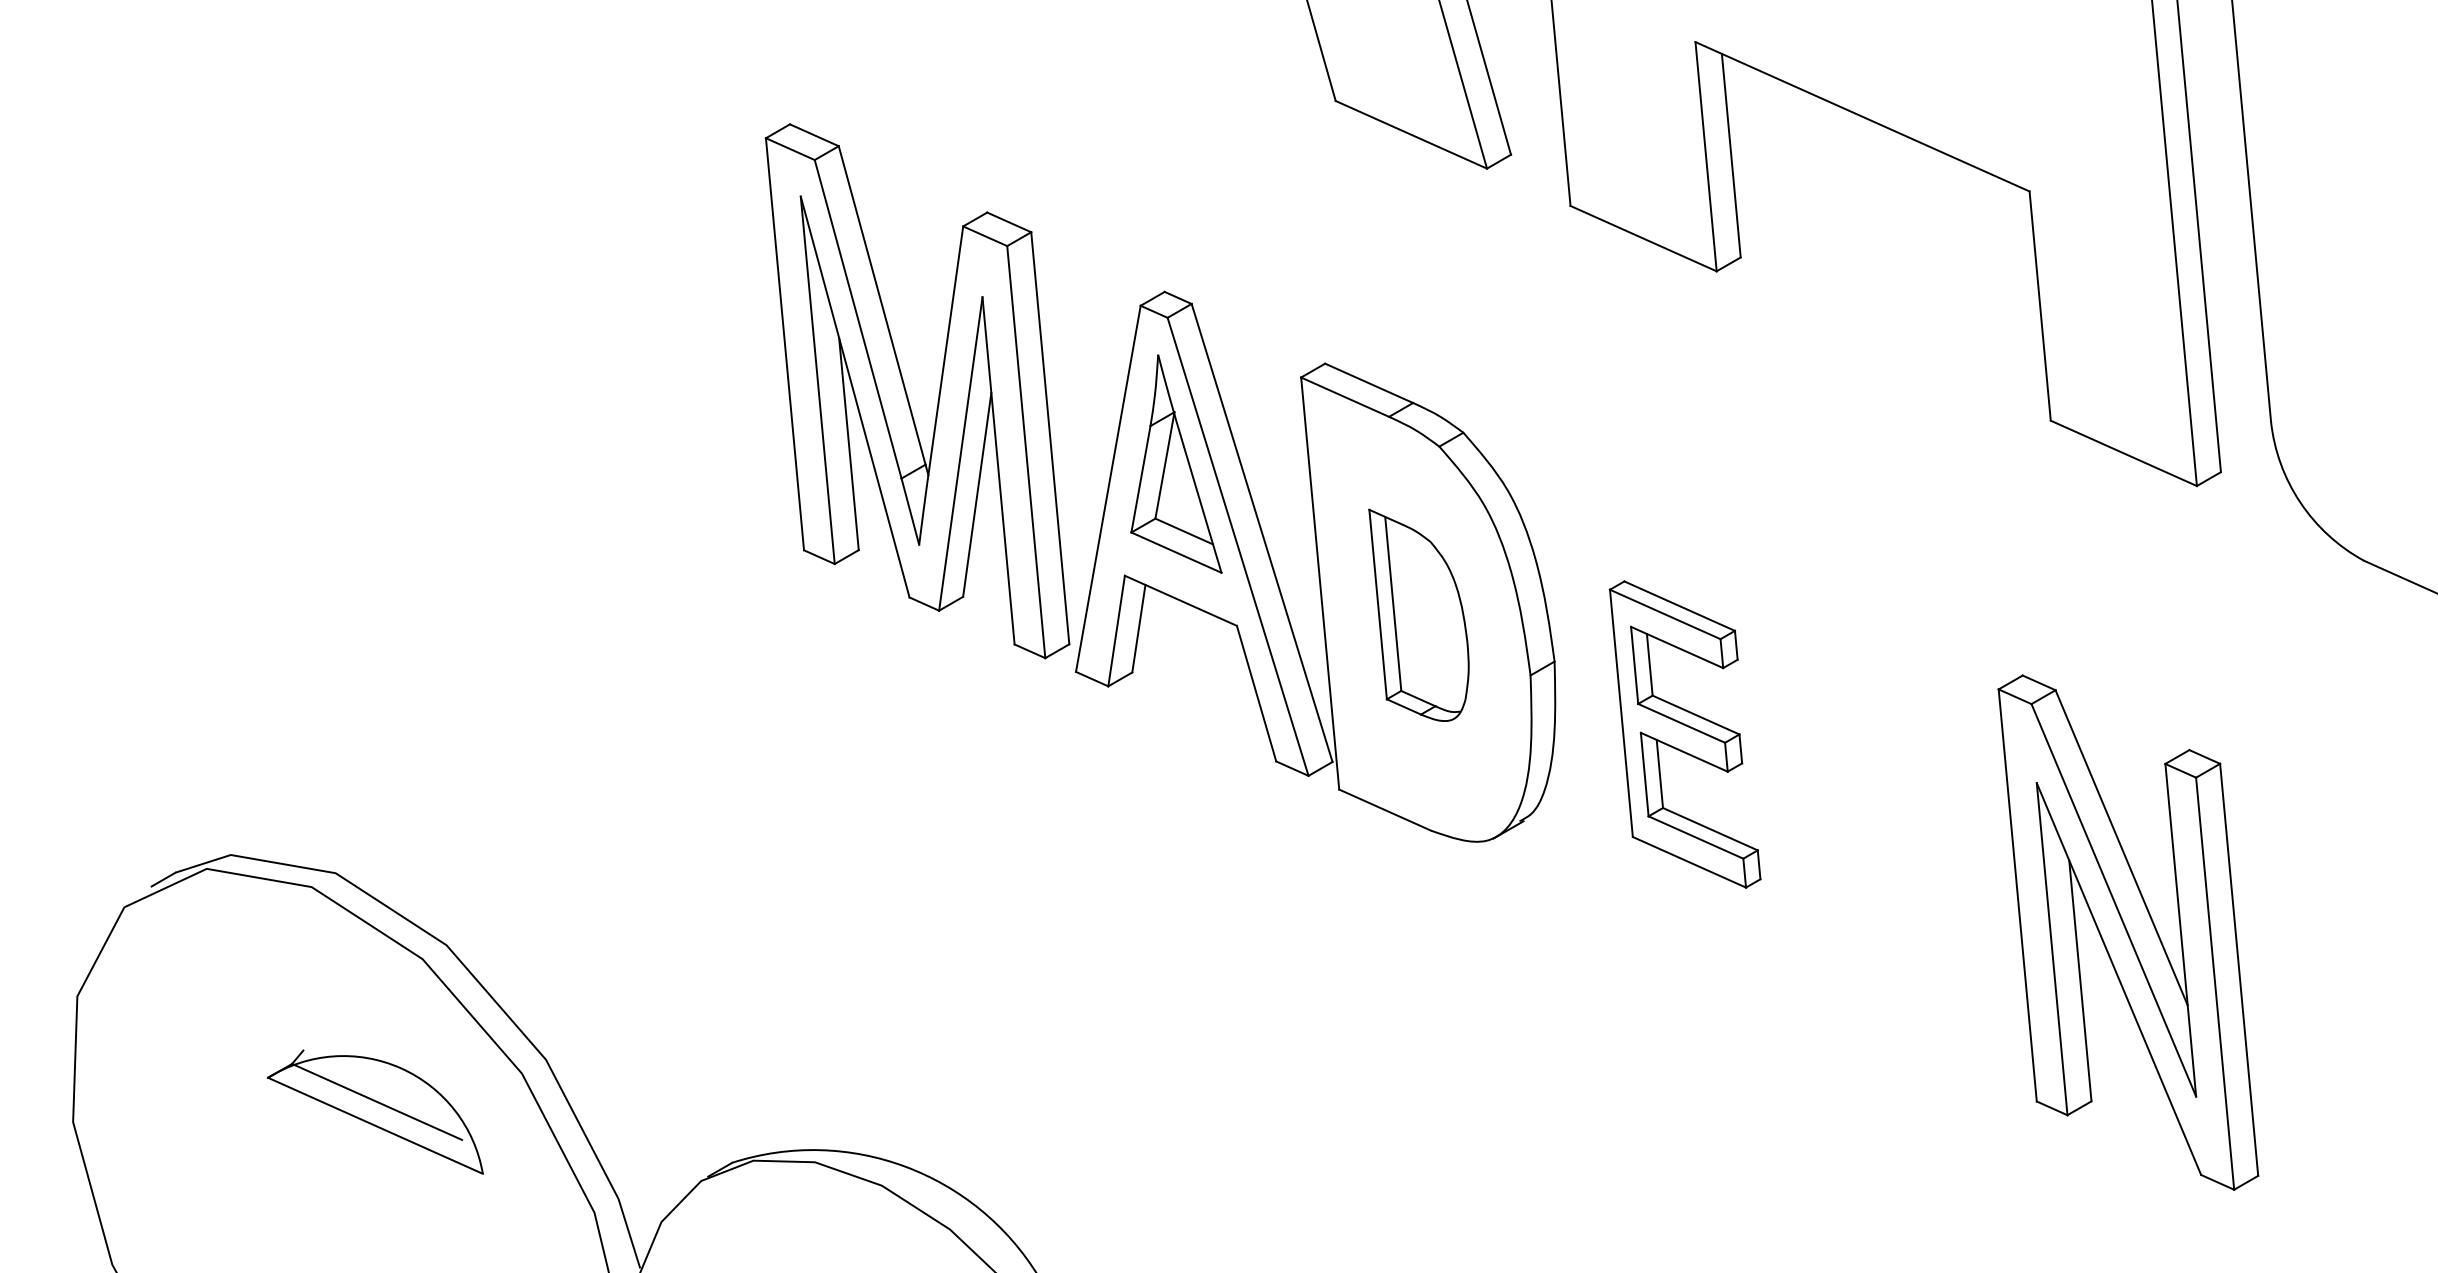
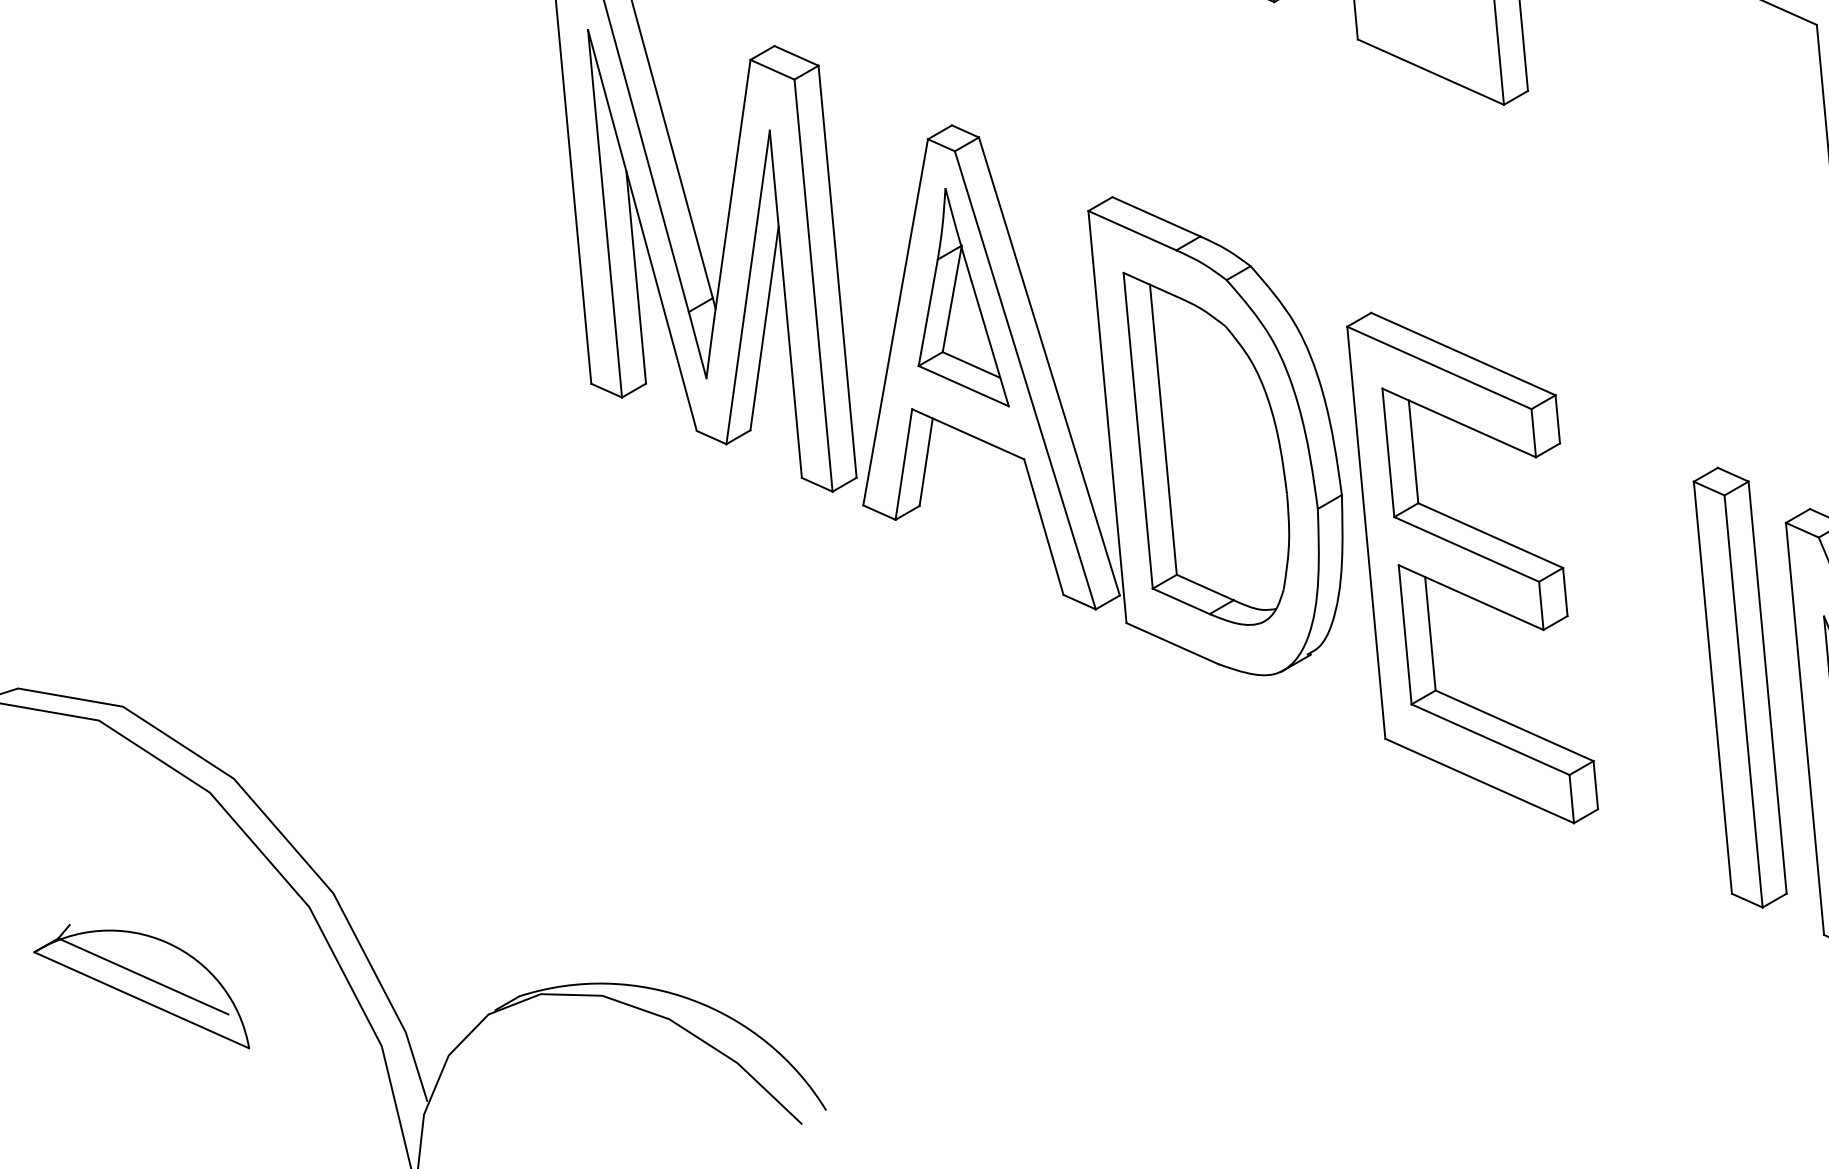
part: (1418, 615) -> (1205, 448), size x1.67
part: (1684, 734) -> (1471, 567), size x1.67
part: (1952, 854) -> (1739, 687), added
part: (375, 1111) -> (141, 985), moved

